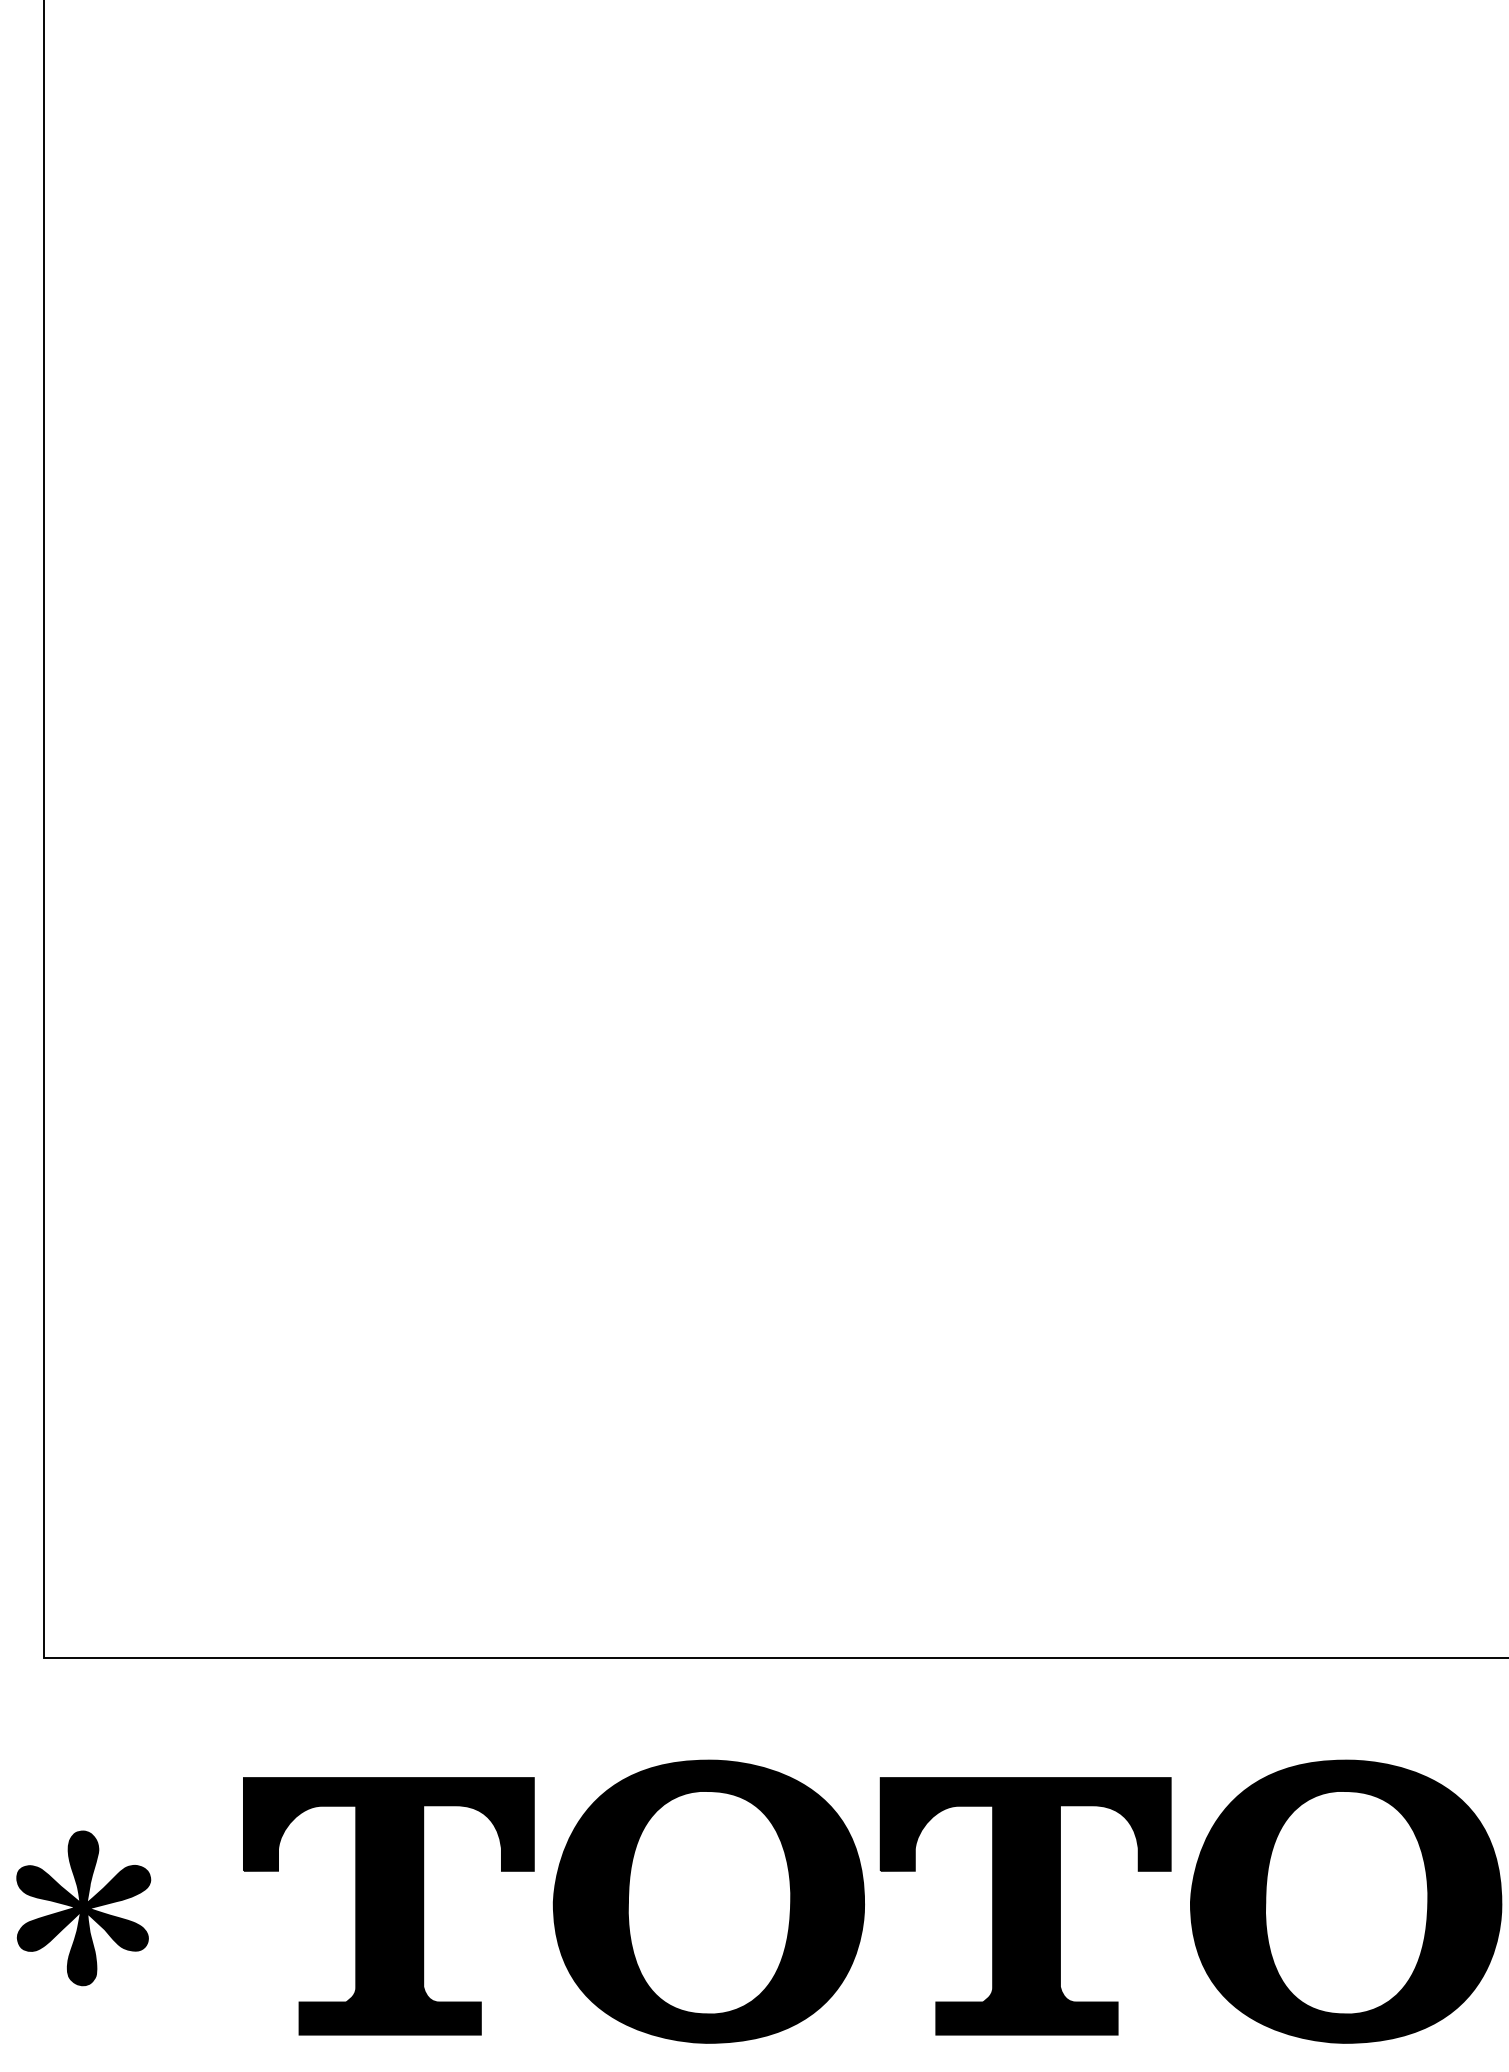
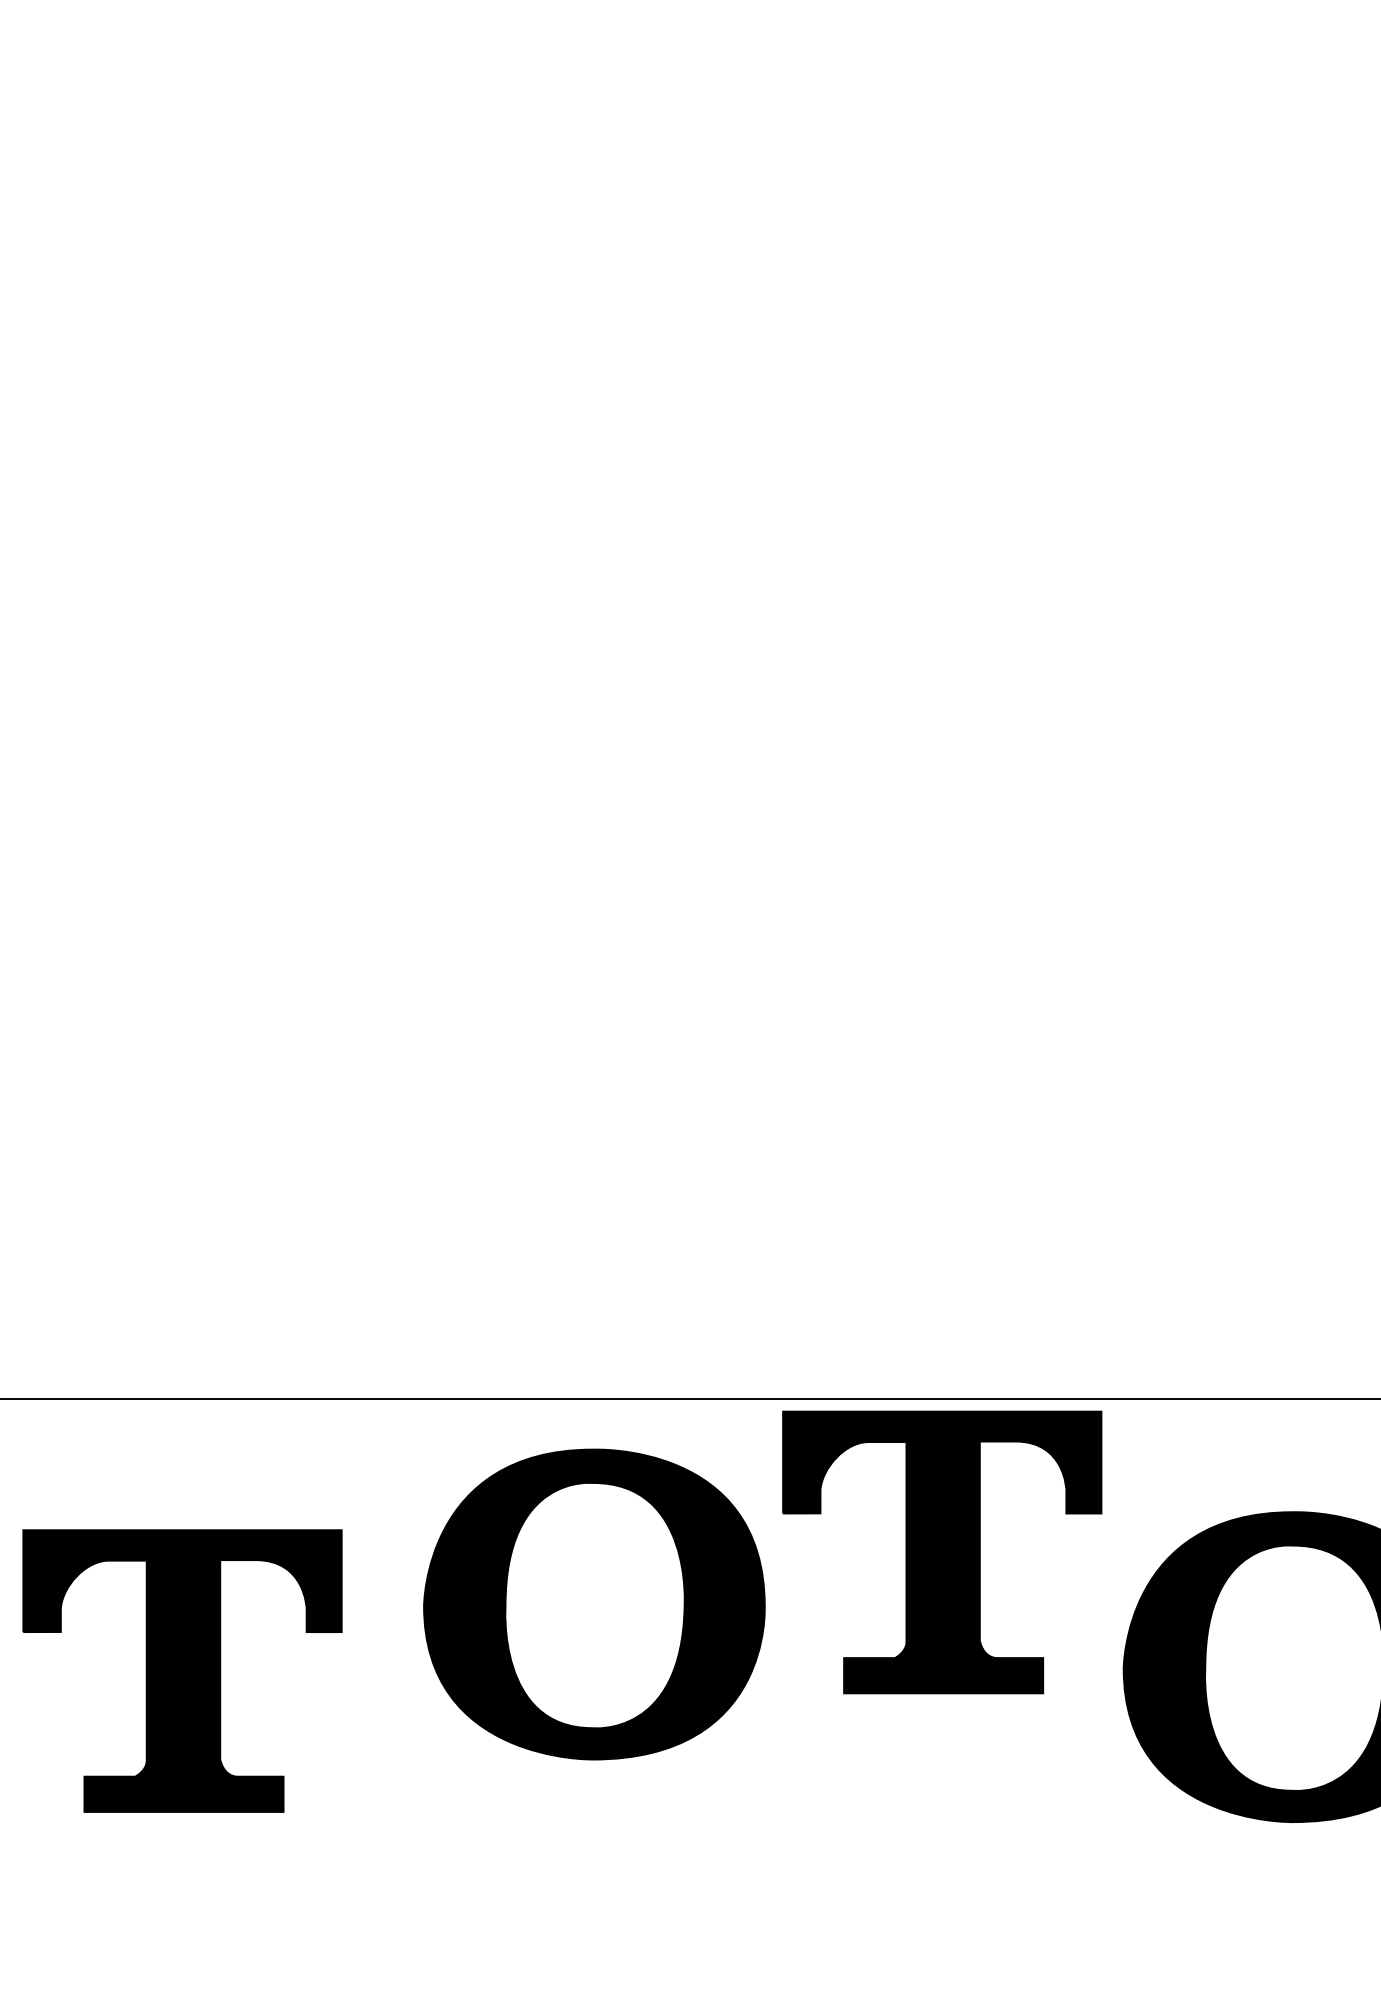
part: (708, 1901) -> (593, 1604), moved
part: (388, 1906) -> (182, 1671), moved
part: (1025, 1906) -> (942, 1552), moved

